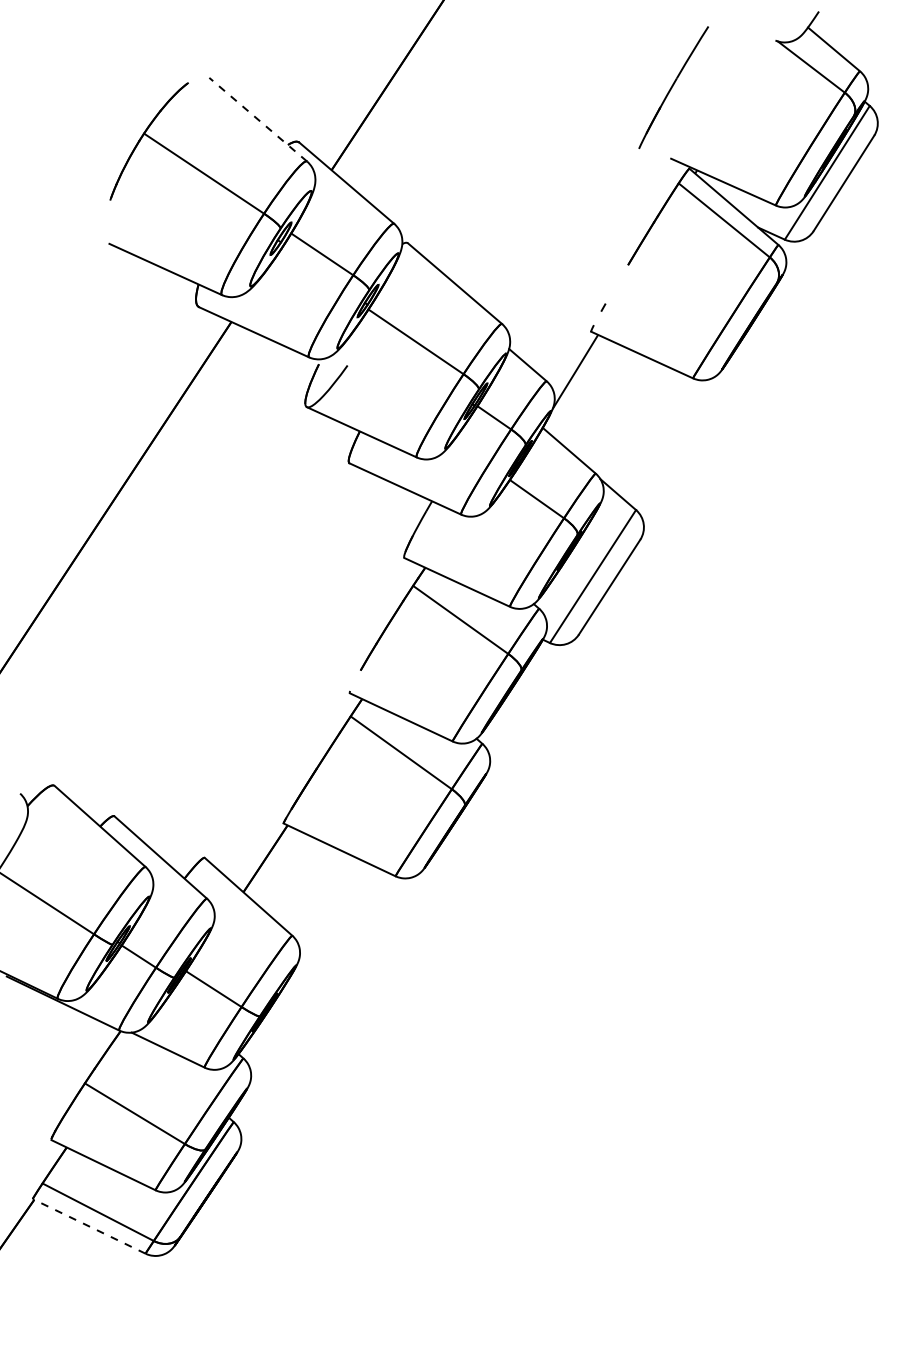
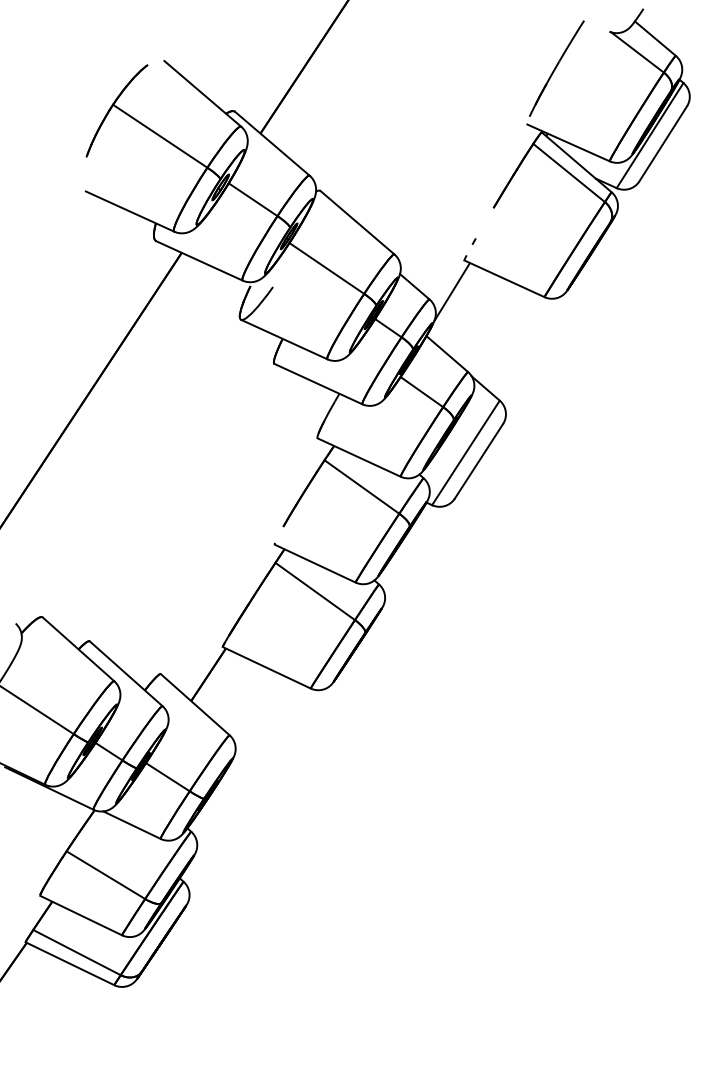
part: (673, 87) -> (556, 68), moved
line: (257, 119) -> (202, 93), dashed -> solid
line: (89, 1226) -> (70, 963), dashed -> solid

